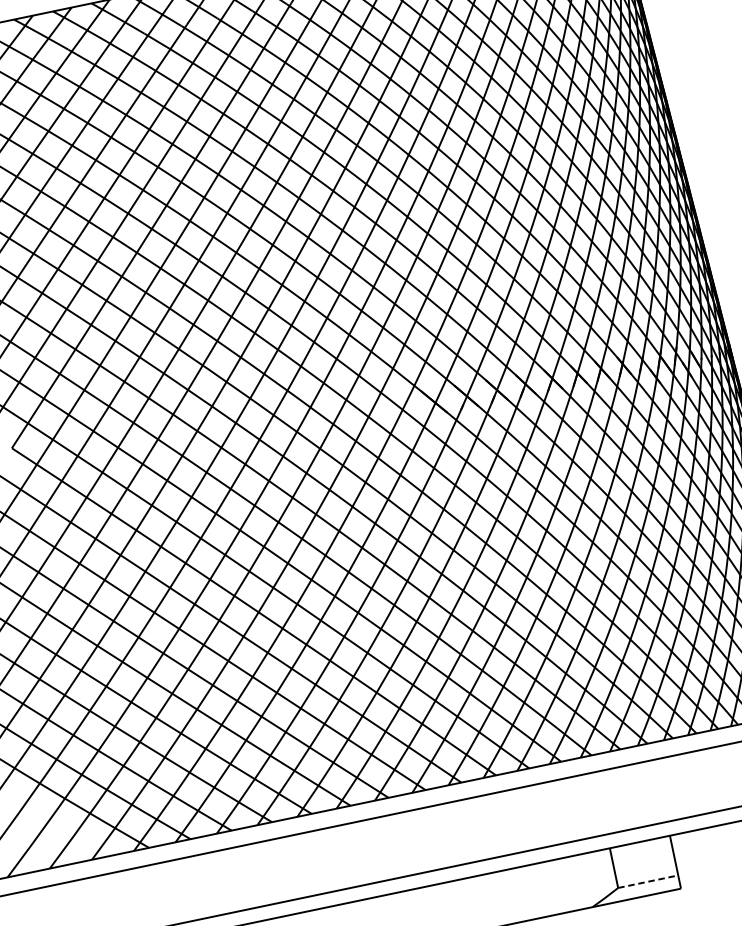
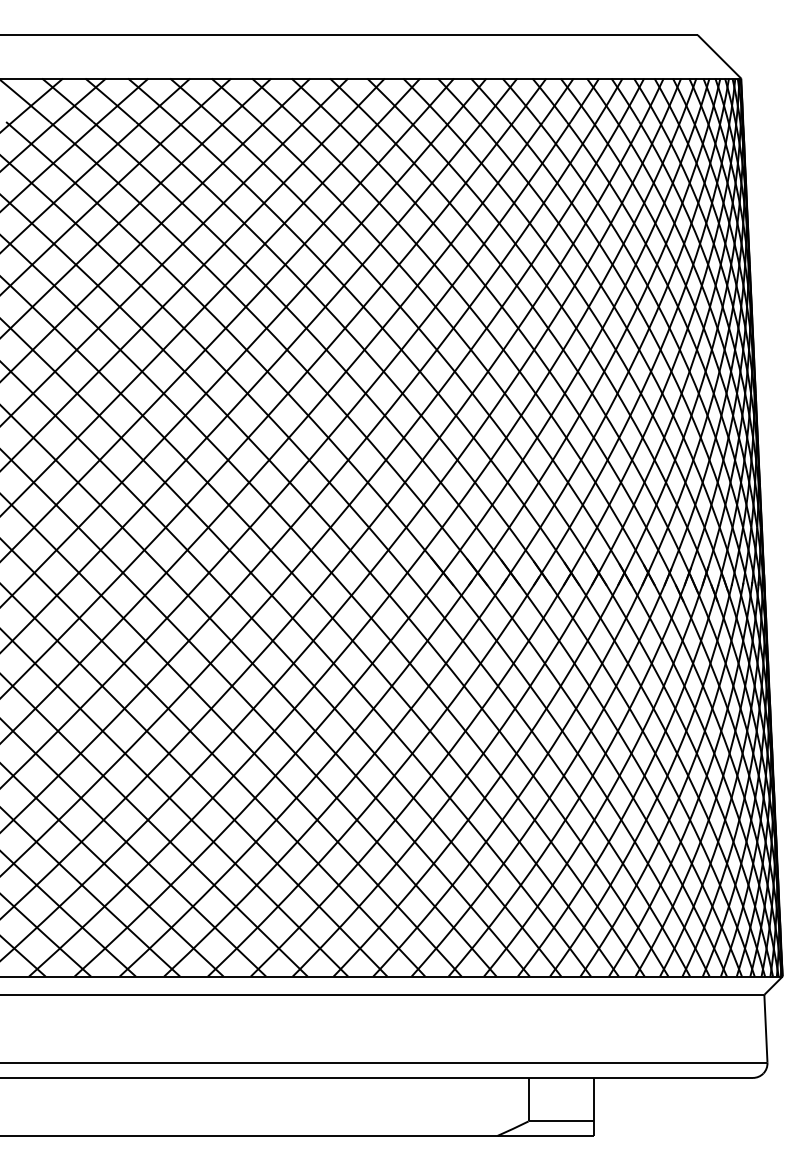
line: (648, 881) -> (561, 1121), dashed -> solid

